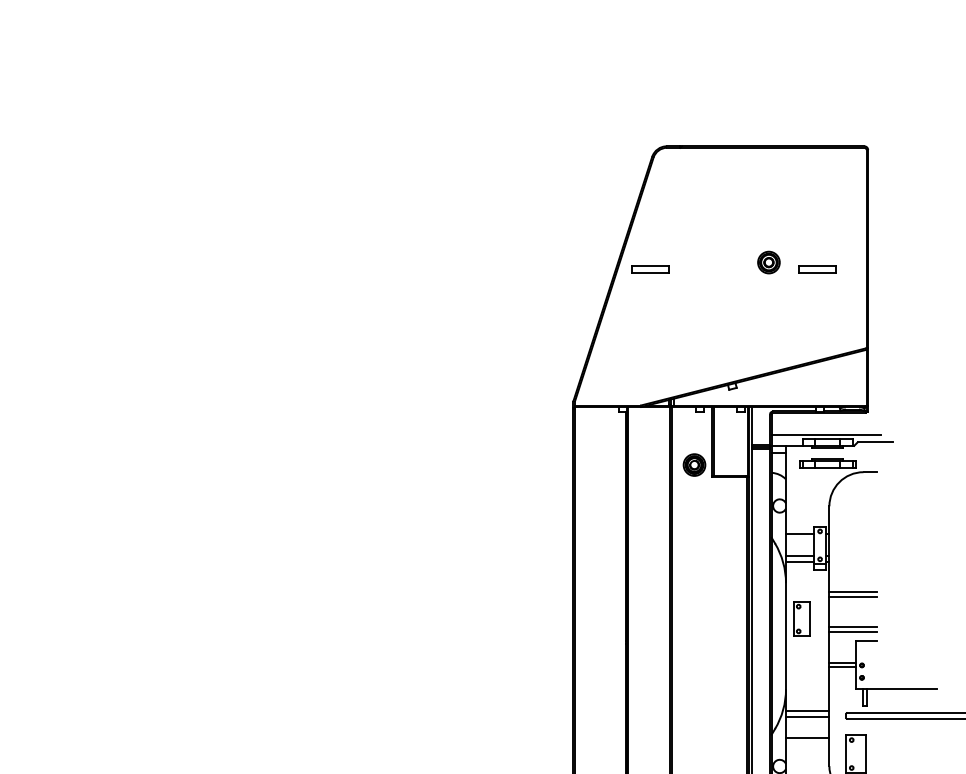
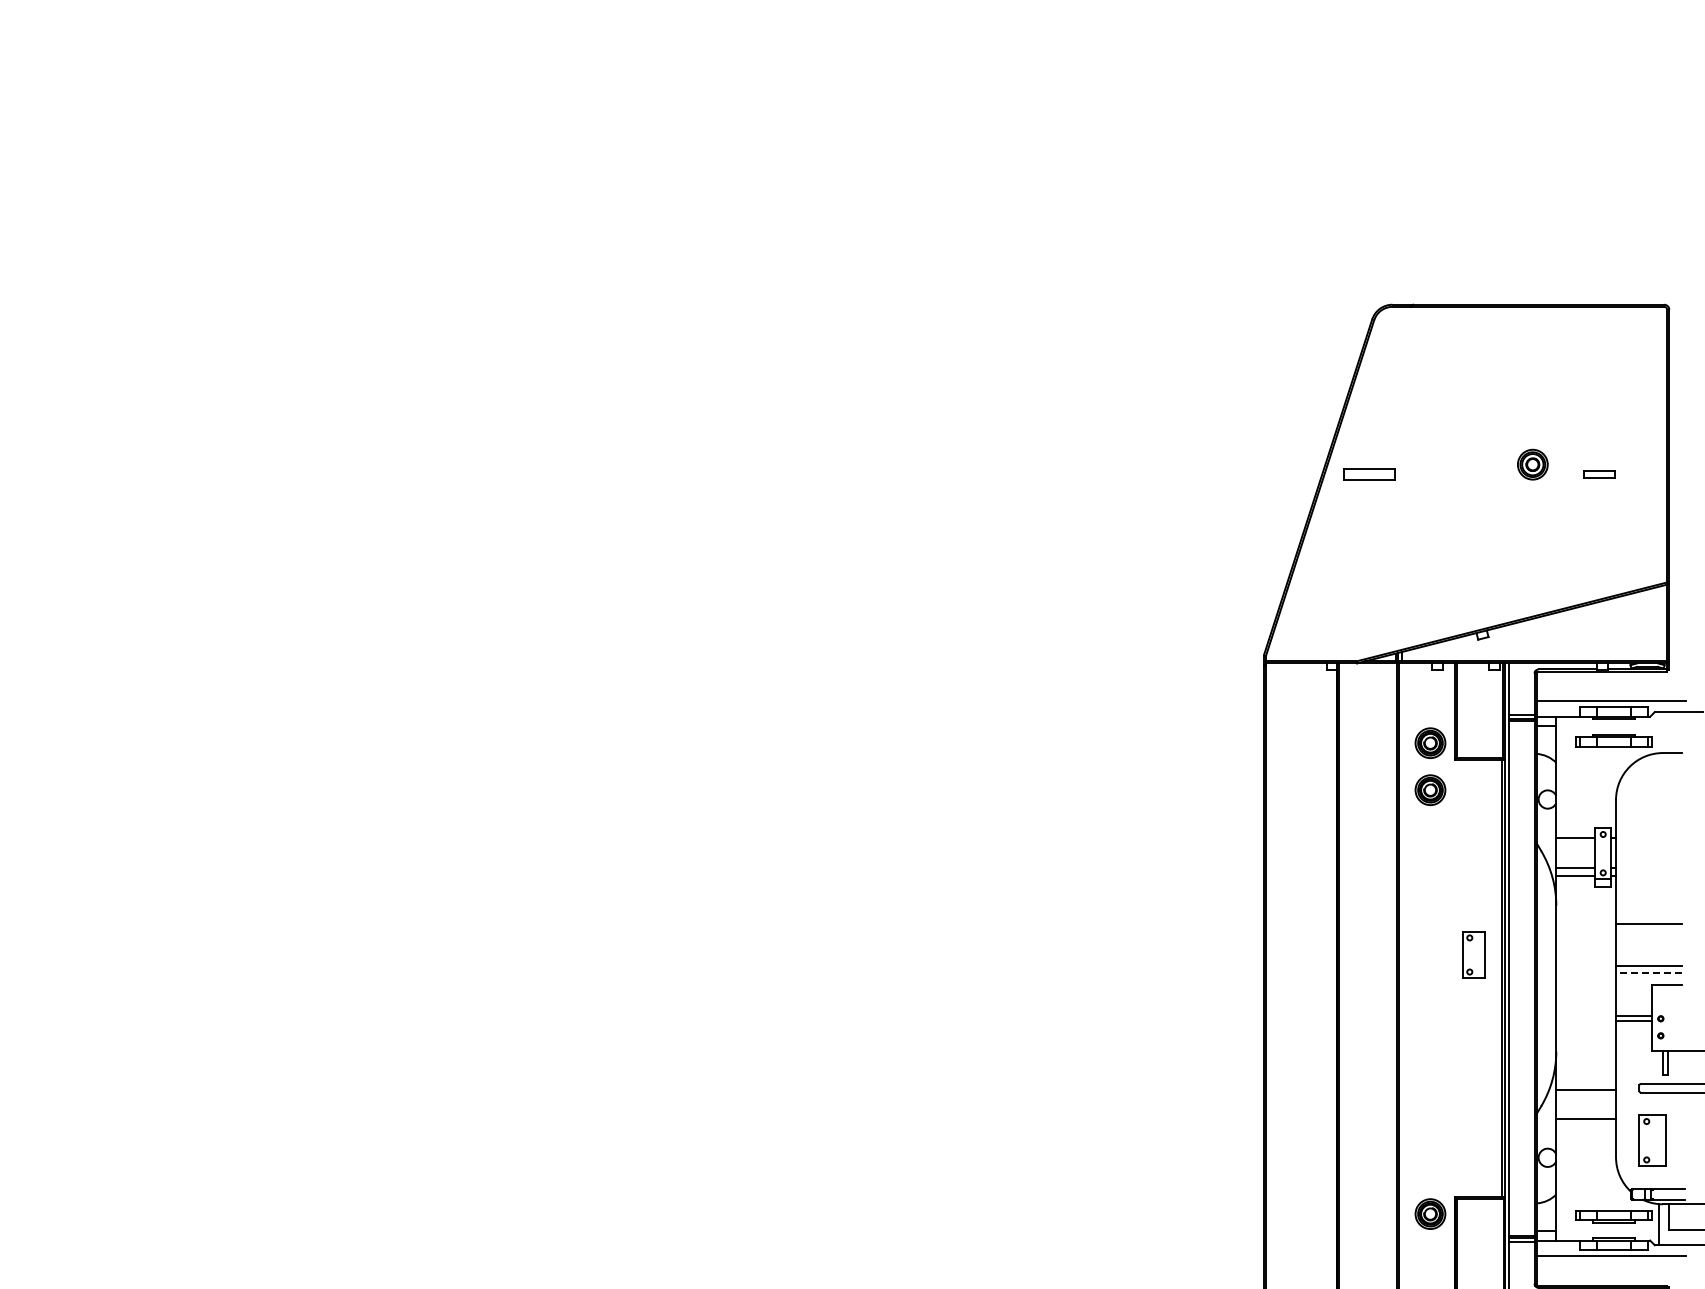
part: (817, 269) -> (1599, 474), size x0.6
part: (694, 498) -> (1430, 789), added
line: (853, 591) -> (1649, 917), removed
part: (801, 618) -> (1473, 954), moved
line: (853, 631) -> (1648, 972), solid -> dashed
line: (807, 711) -> (1586, 1081), removed

